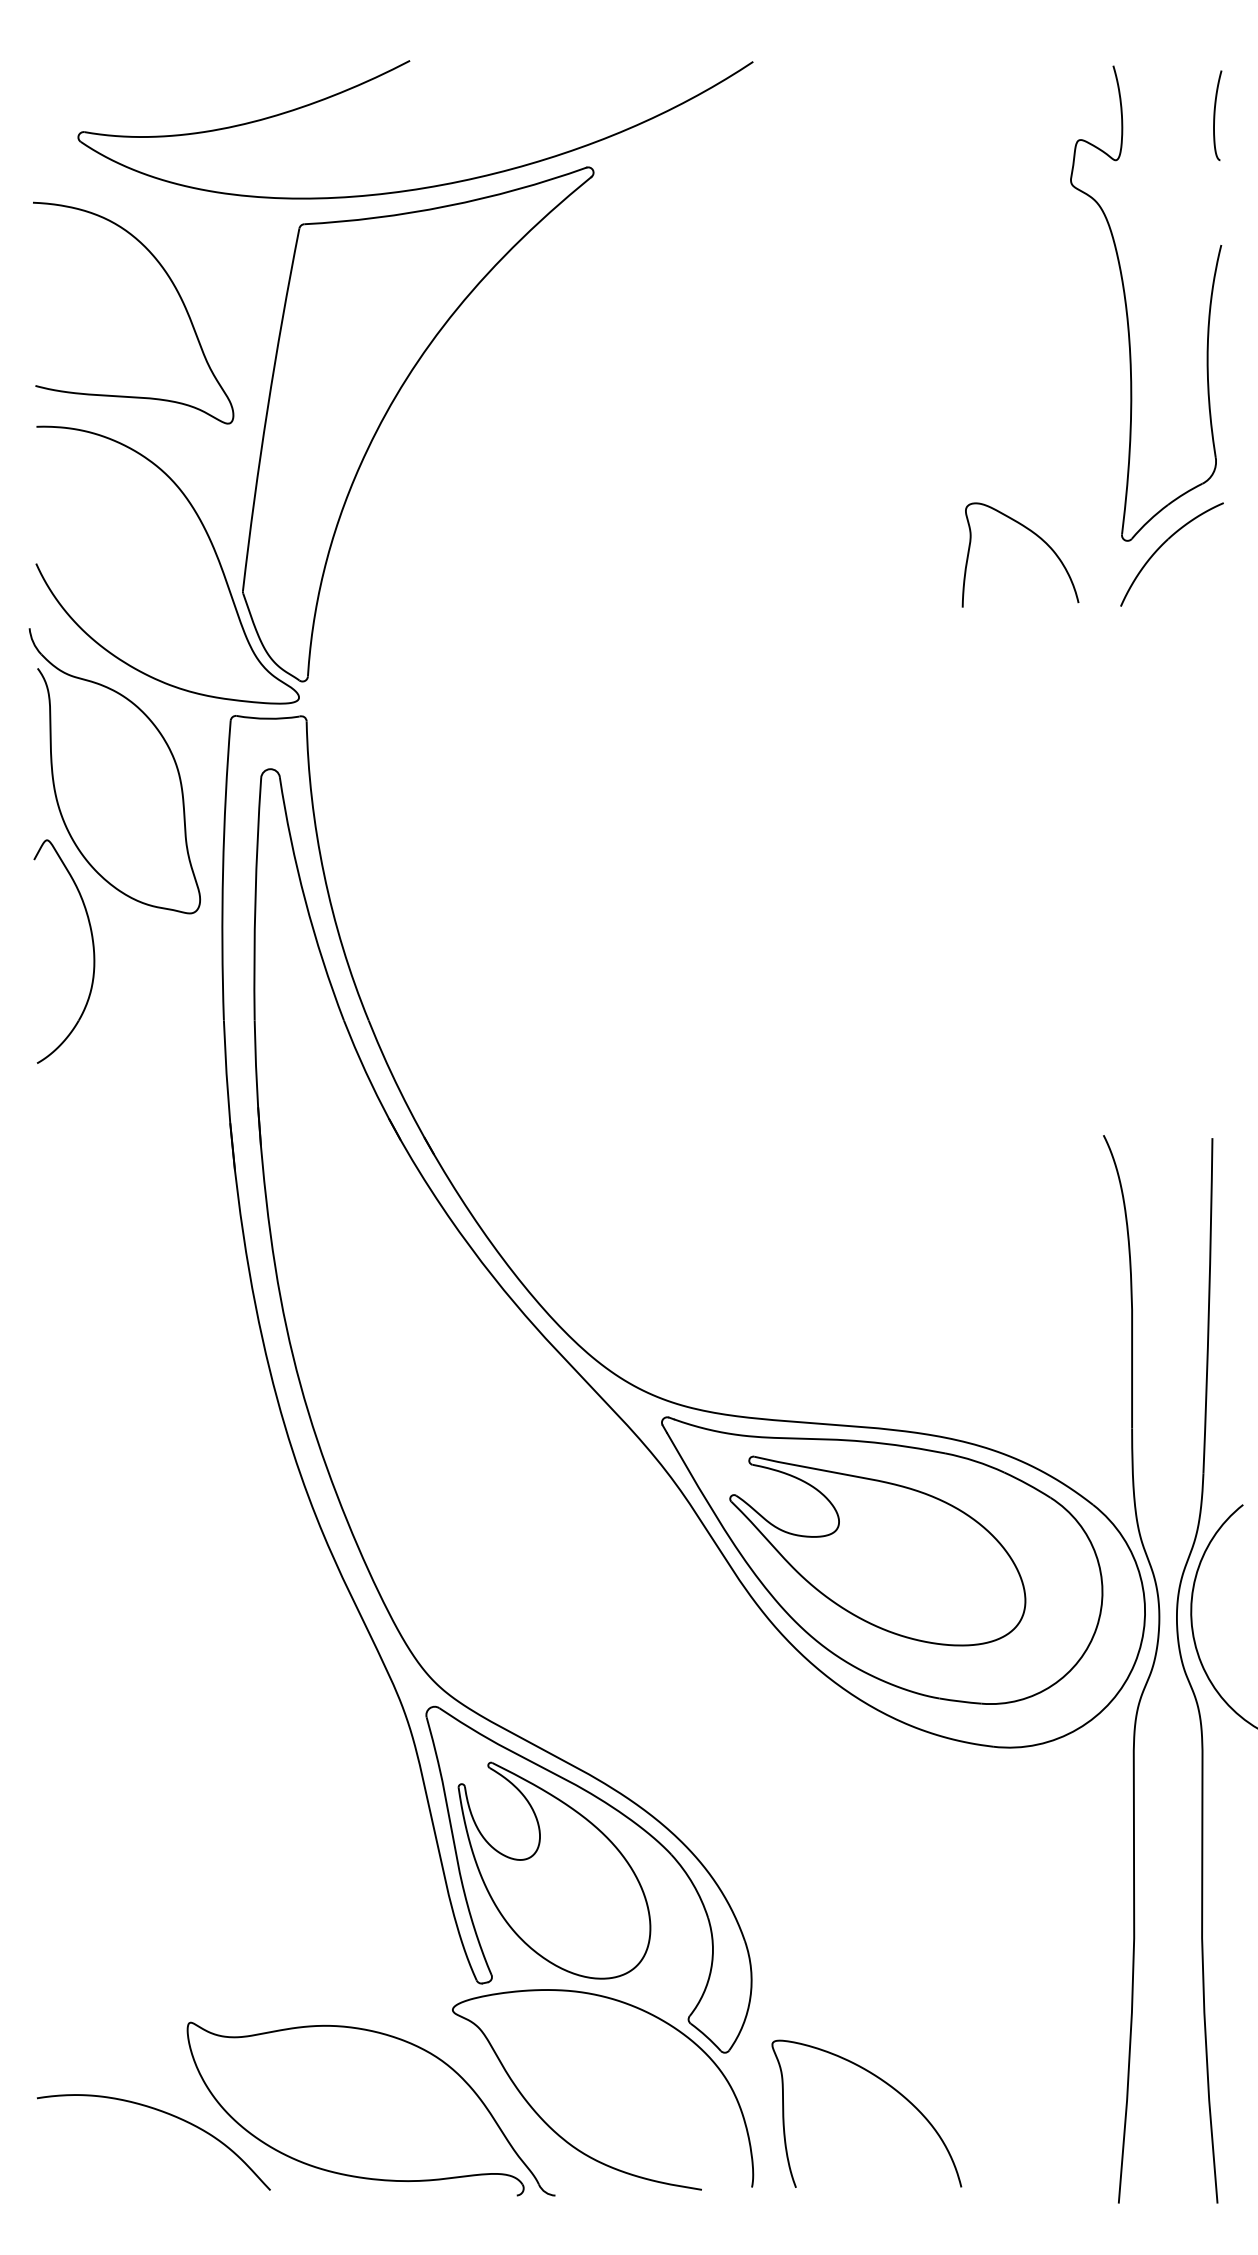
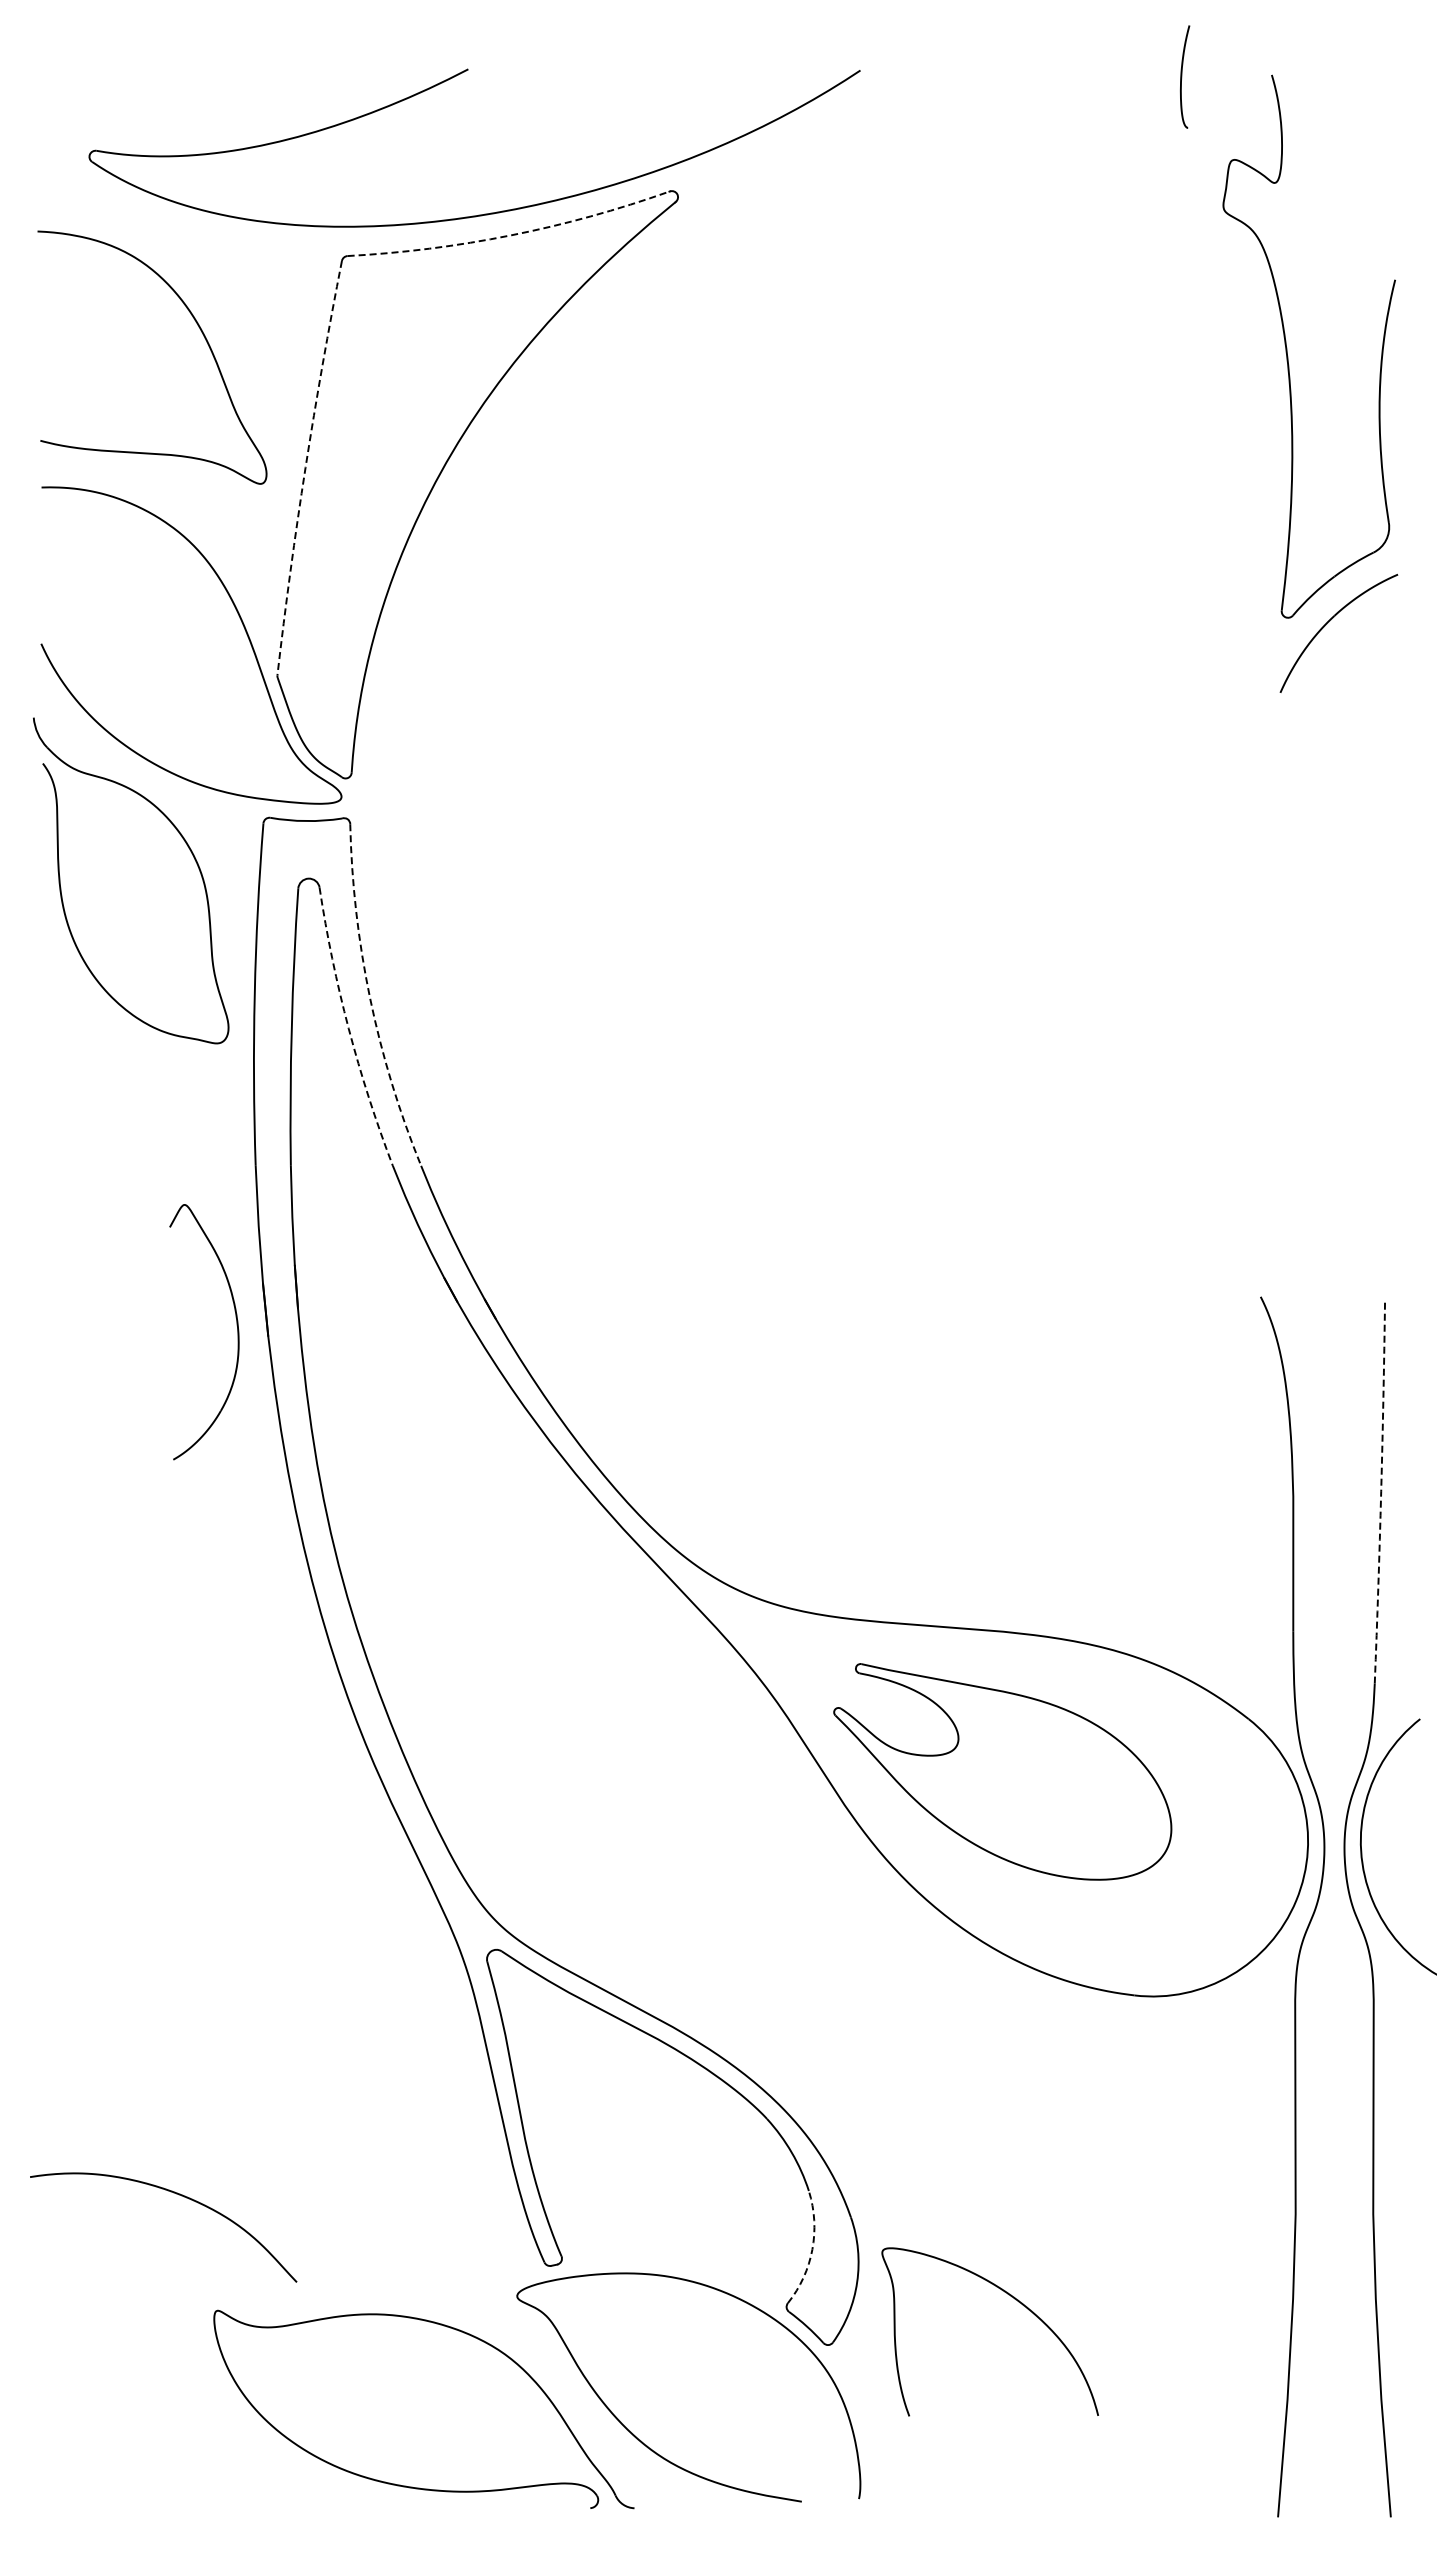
curve: (1215, 115) -> (1182, 76), moved
arc: (446, 206) -> (510, 235), solid -> dashed
arc: (267, 409) -> (305, 467), solid -> dashed
curve: (1034, 534) -> (1181, 610), removed
arc: (324, 874) -> (370, 998), solid -> dashed
arc: (305, 900) -> (348, 1028), solid -> dashed
part: (92, 945) -> (236, 1325), moved
arc: (1209, 1305) -> (1381, 1491), solid -> dashed
part: (881, 1560) -> (1007, 1782), removed
part: (554, 1870) -> (633, 2136), removed
arc: (711, 1969) -> (812, 2249), solid -> dashed
curve: (885, 2083) -> (1011, 2297), moved
curve: (162, 2112) -> (173, 2193), moved

